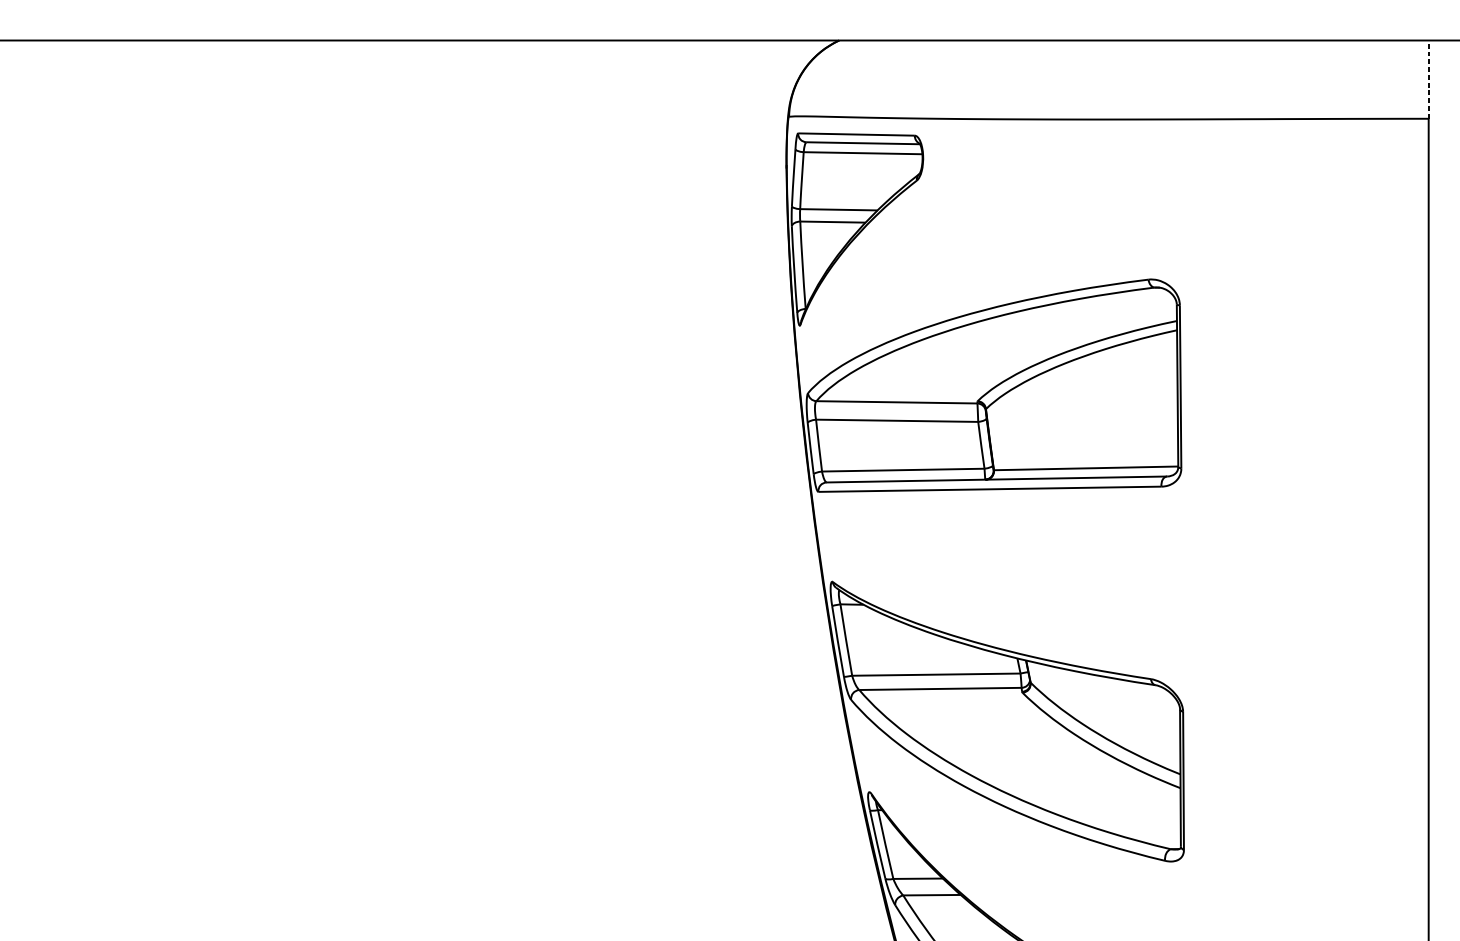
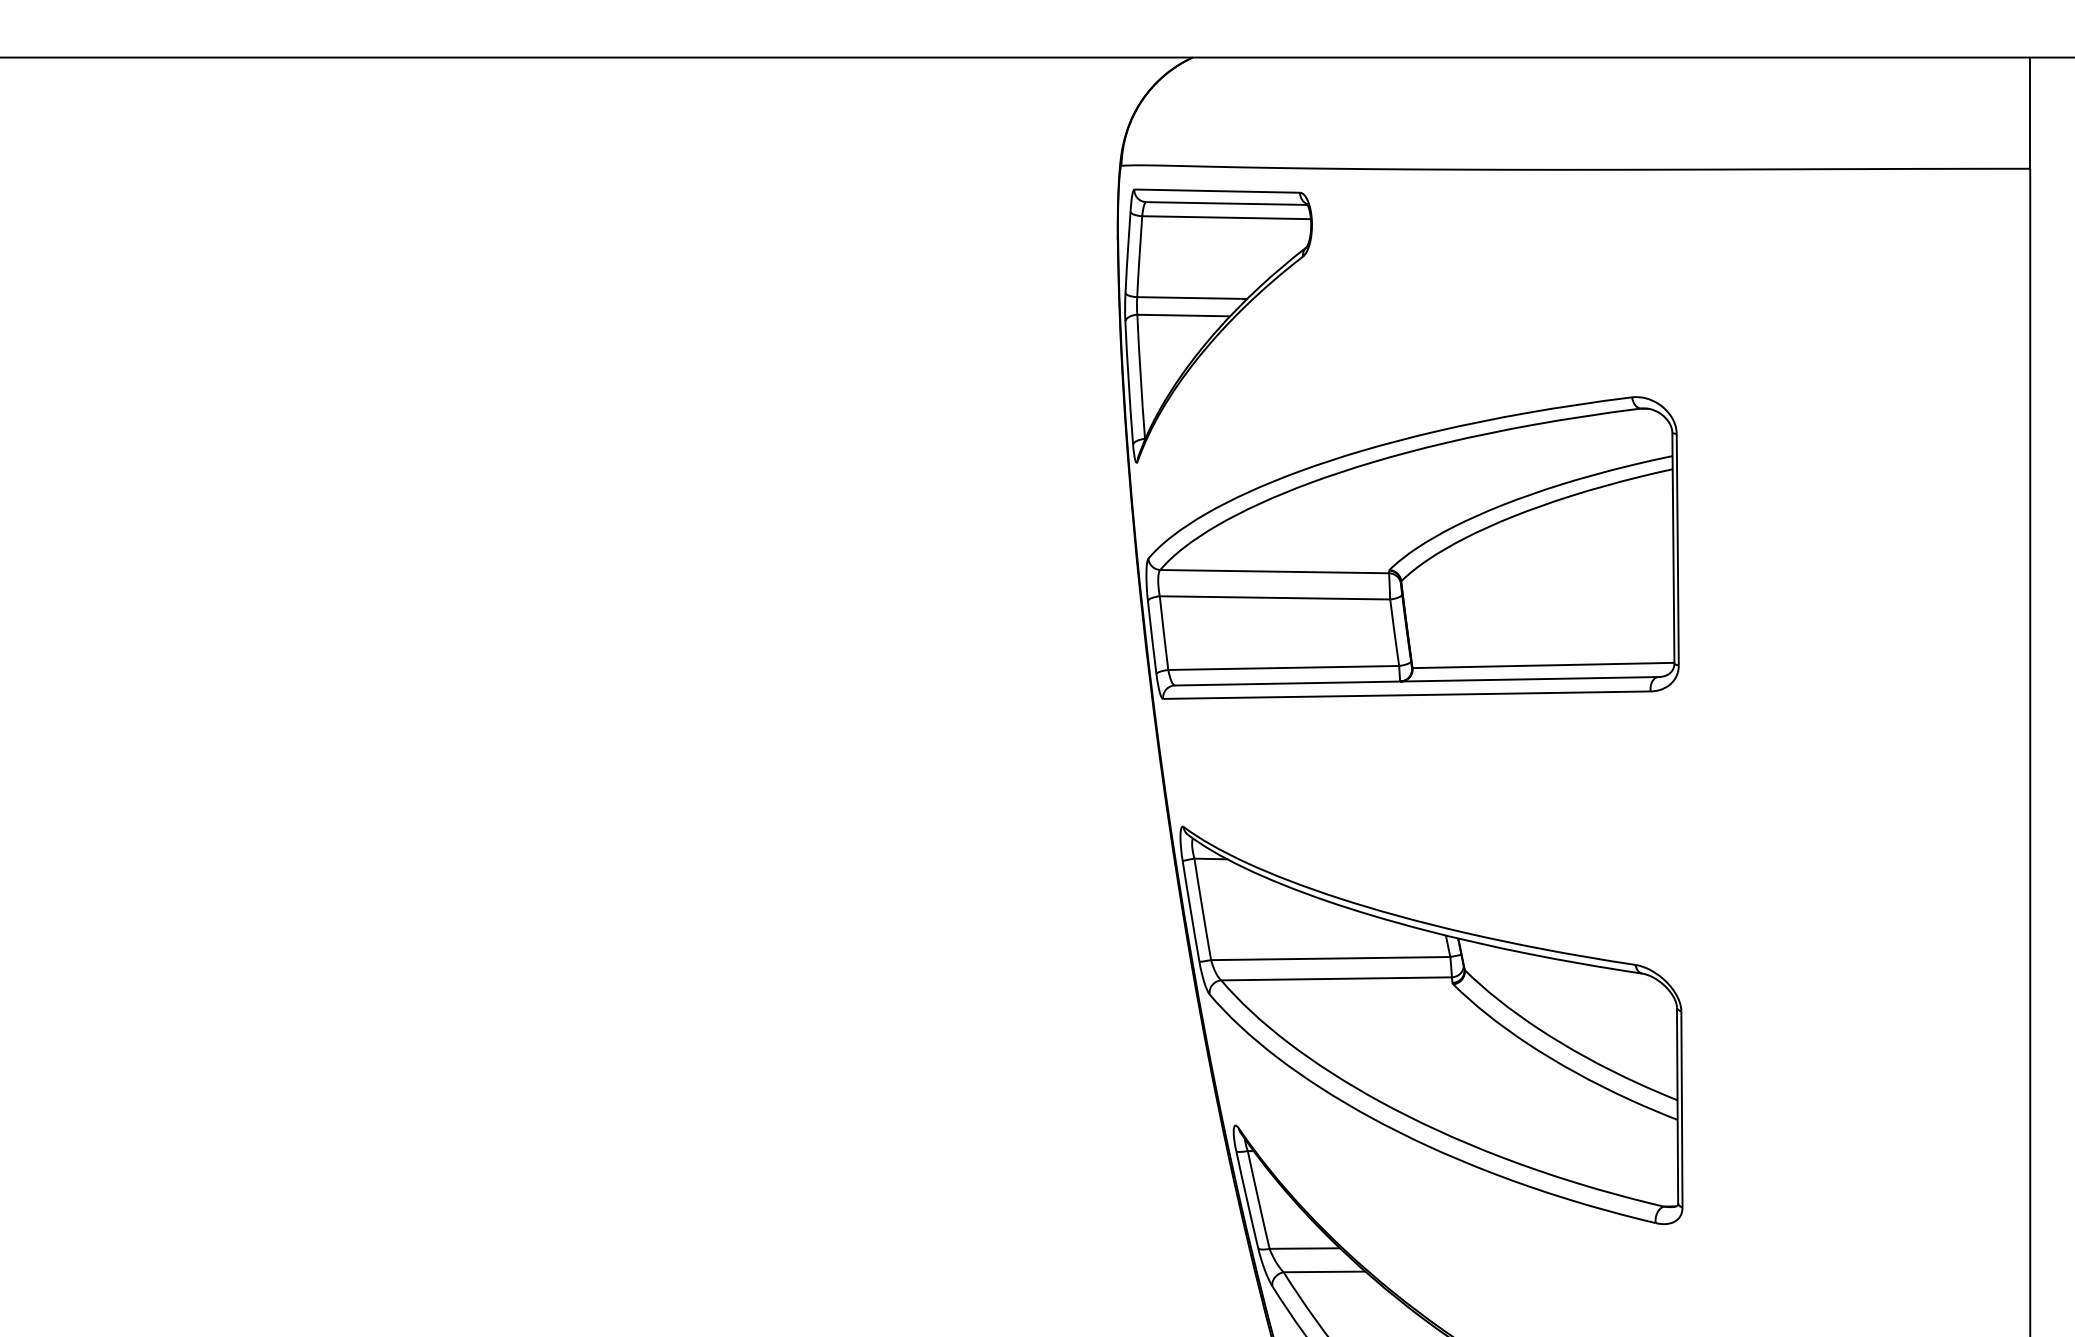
line: (1428, 79) -> (2030, 113), dashed -> solid

